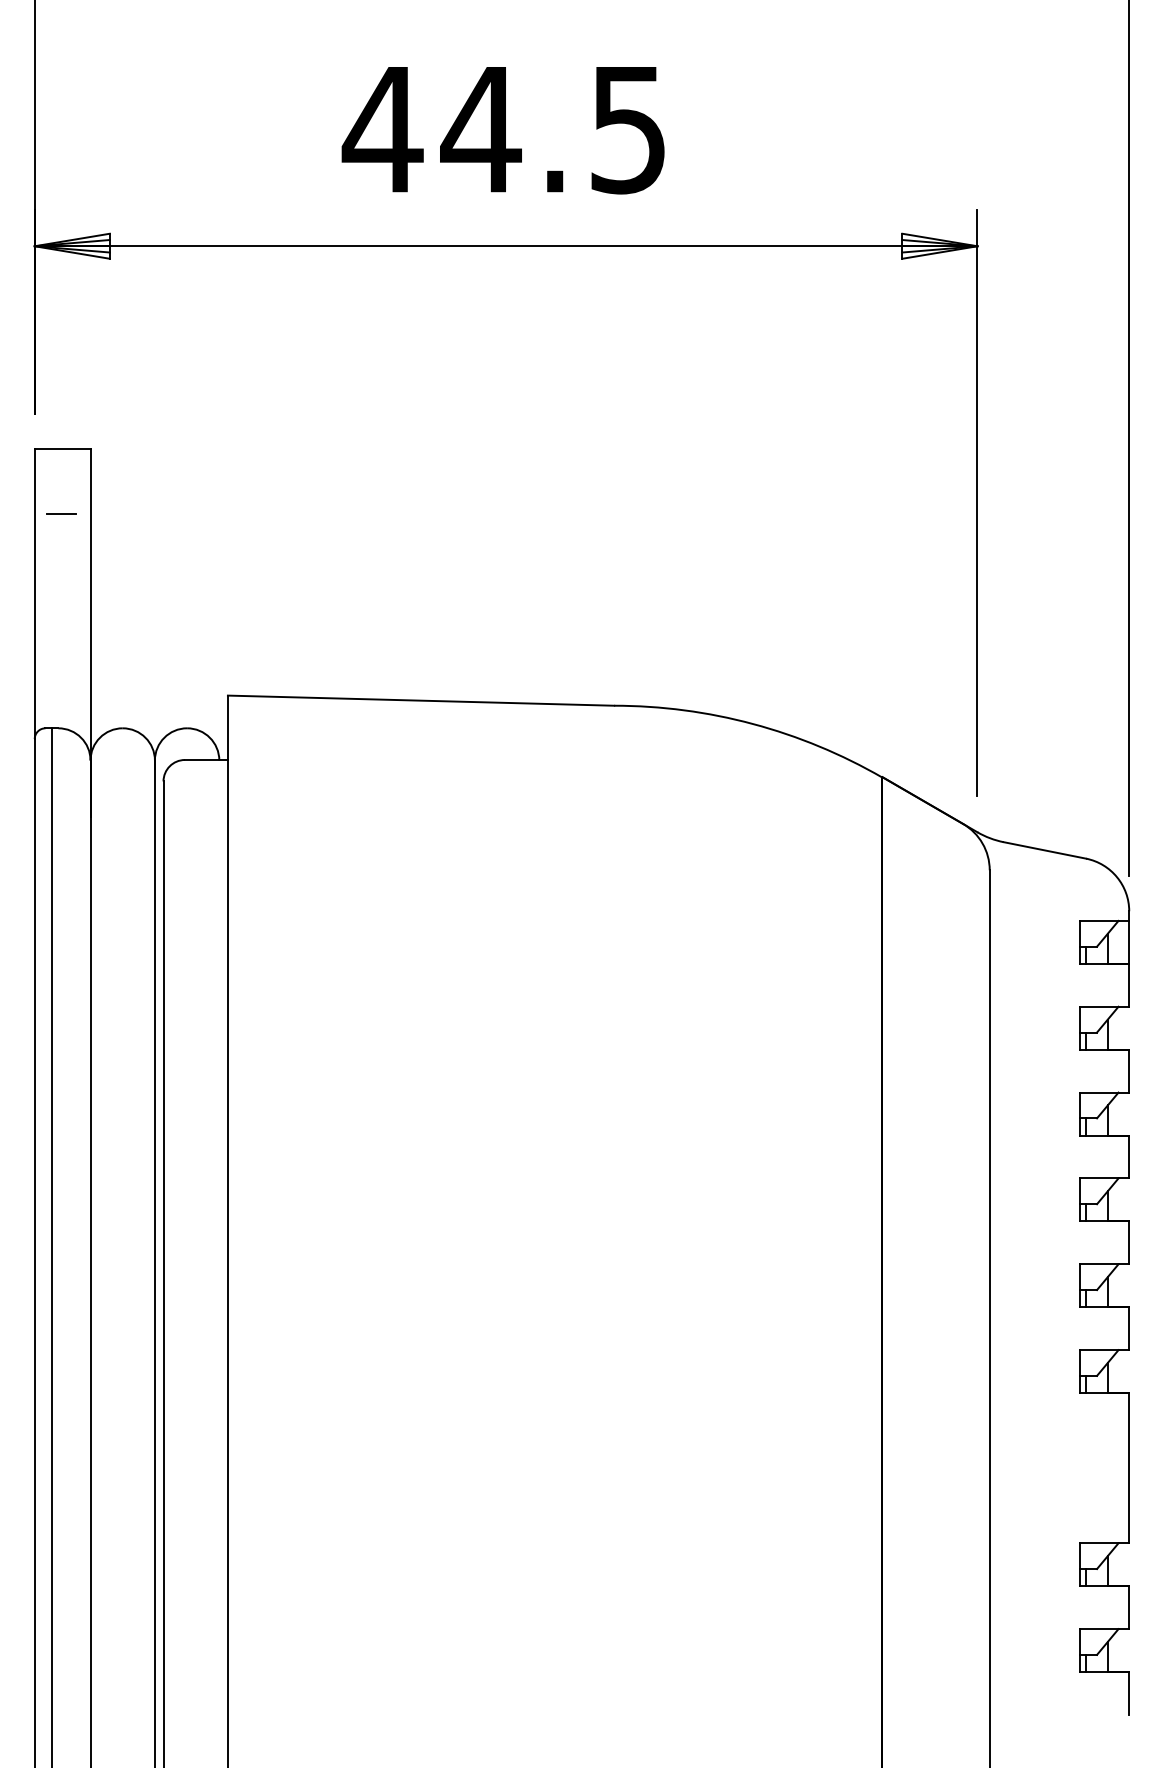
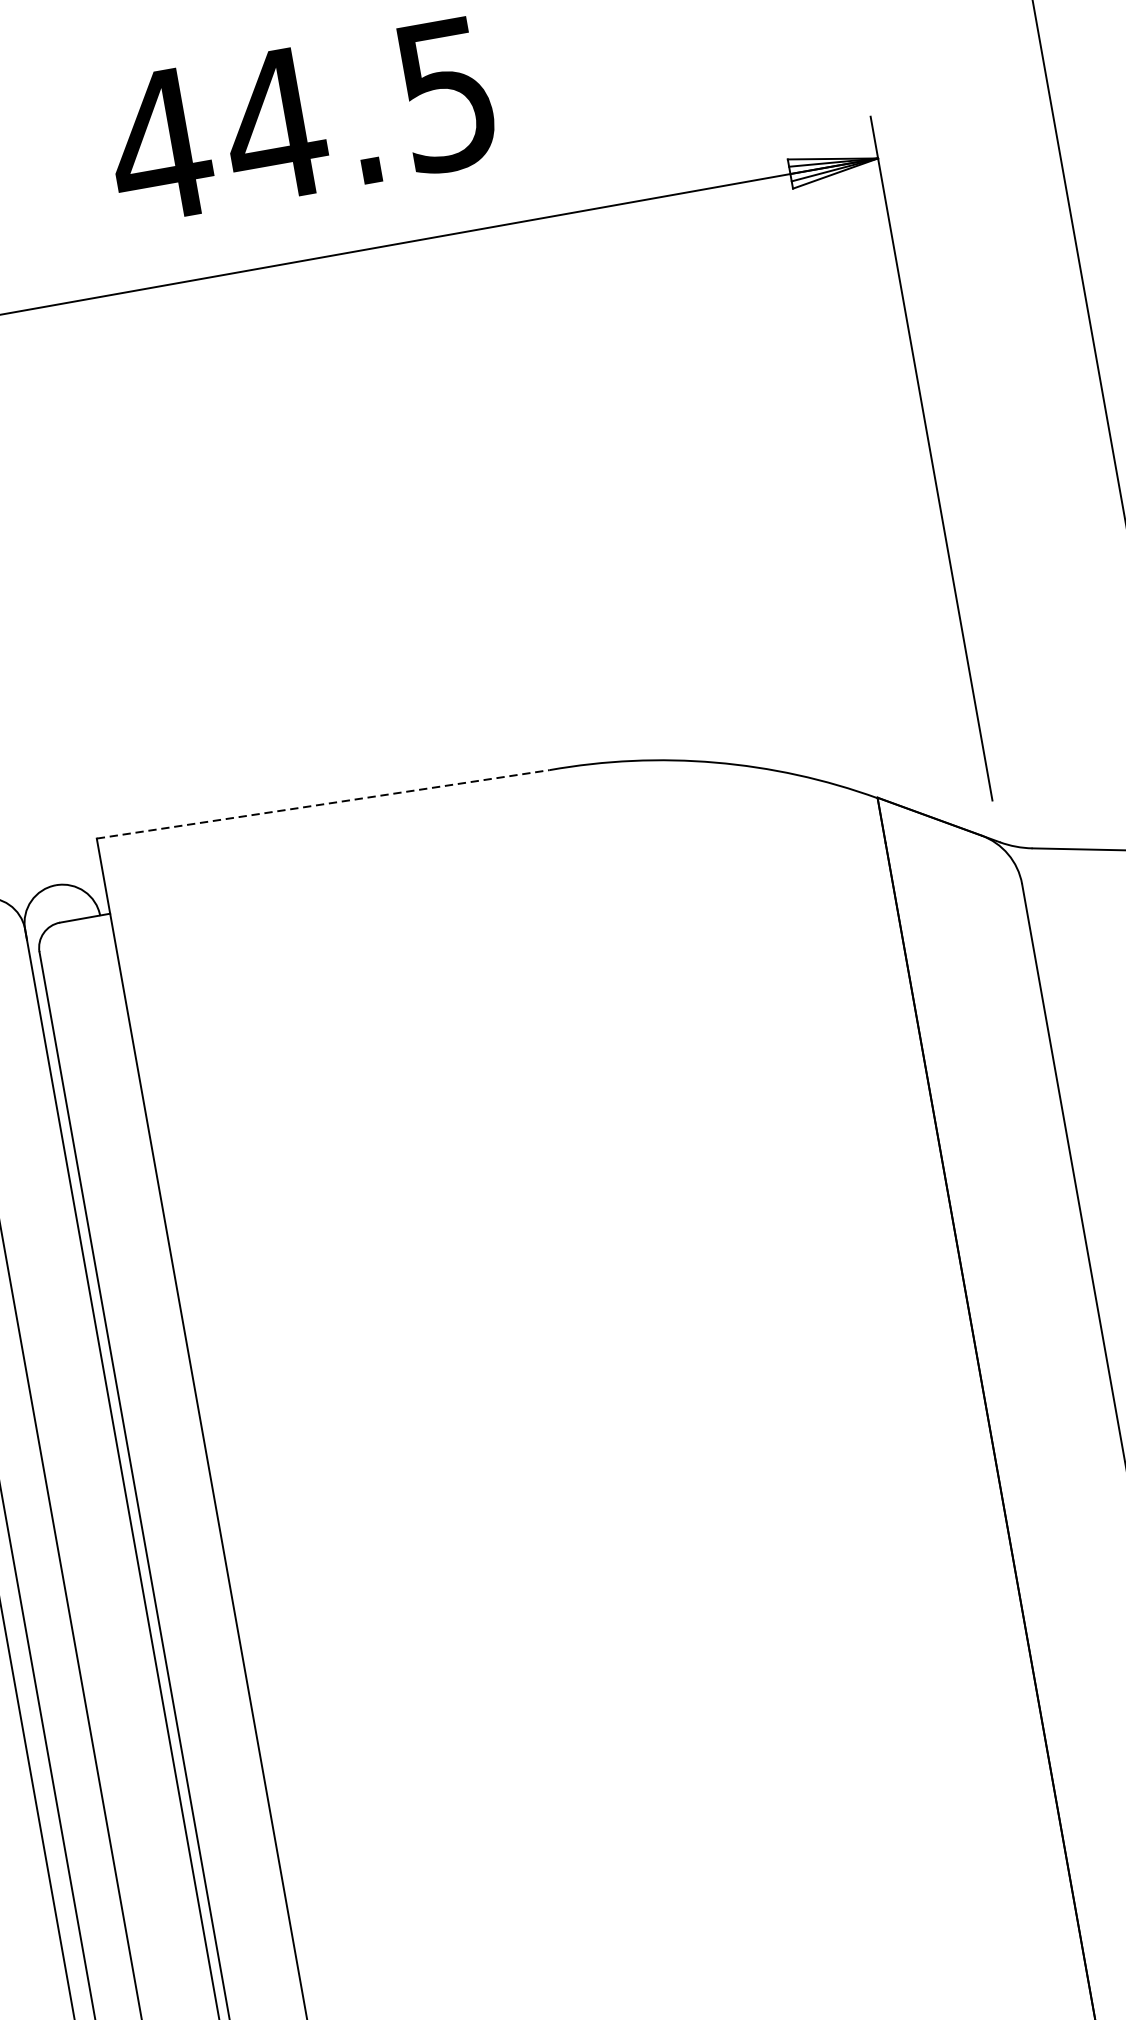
line: (421, 700) -> (323, 804), solid -> dashed

